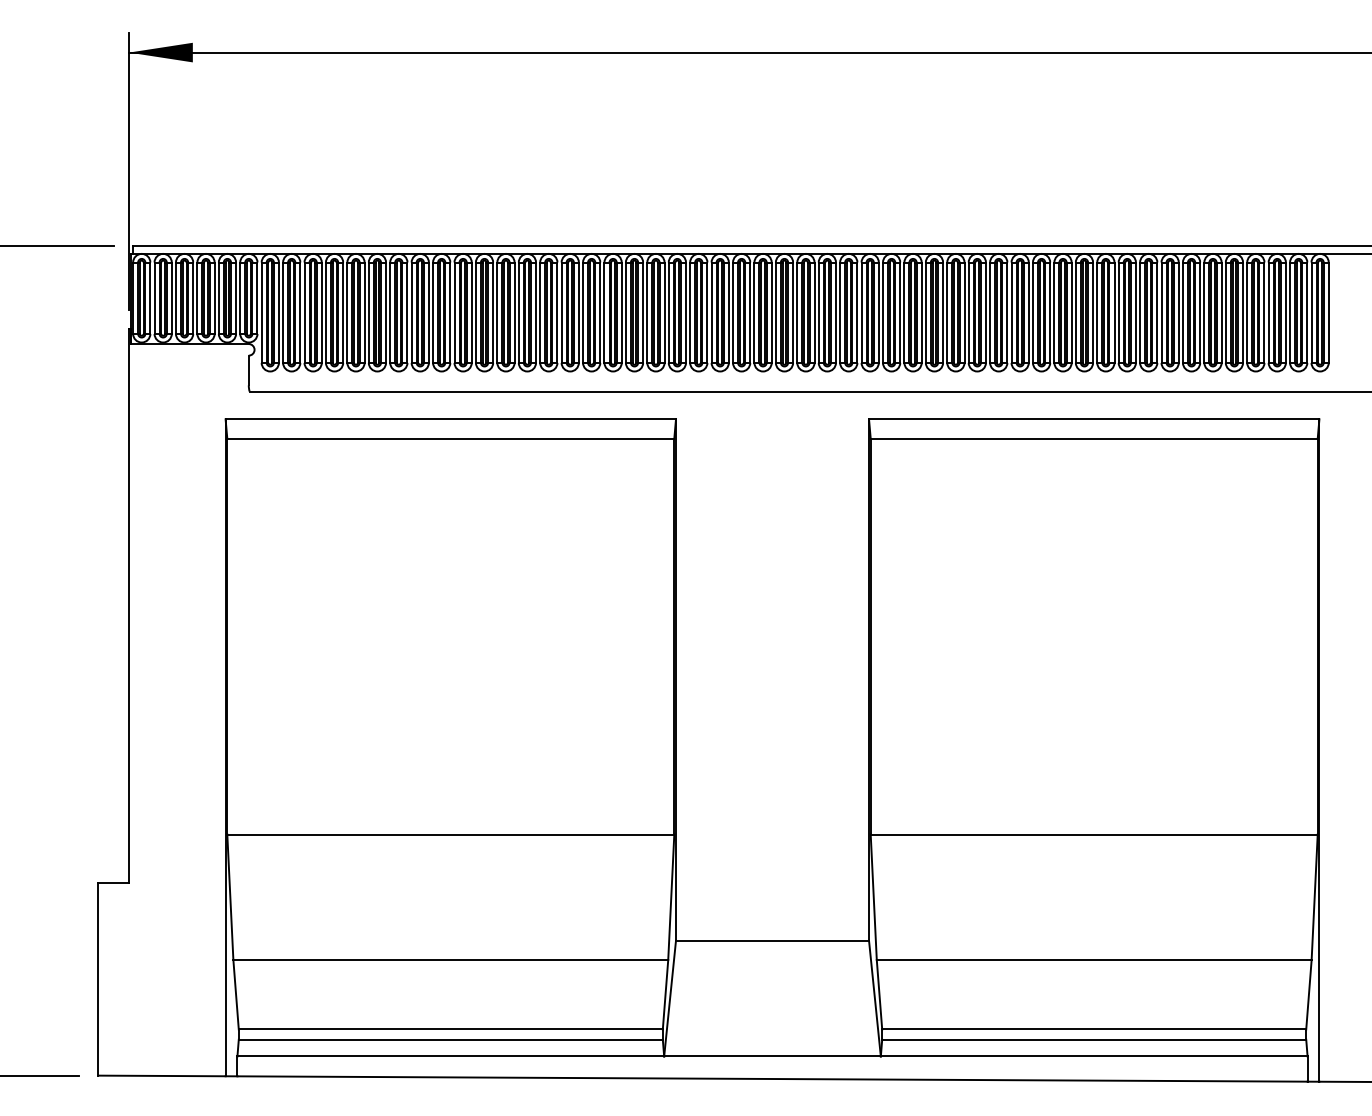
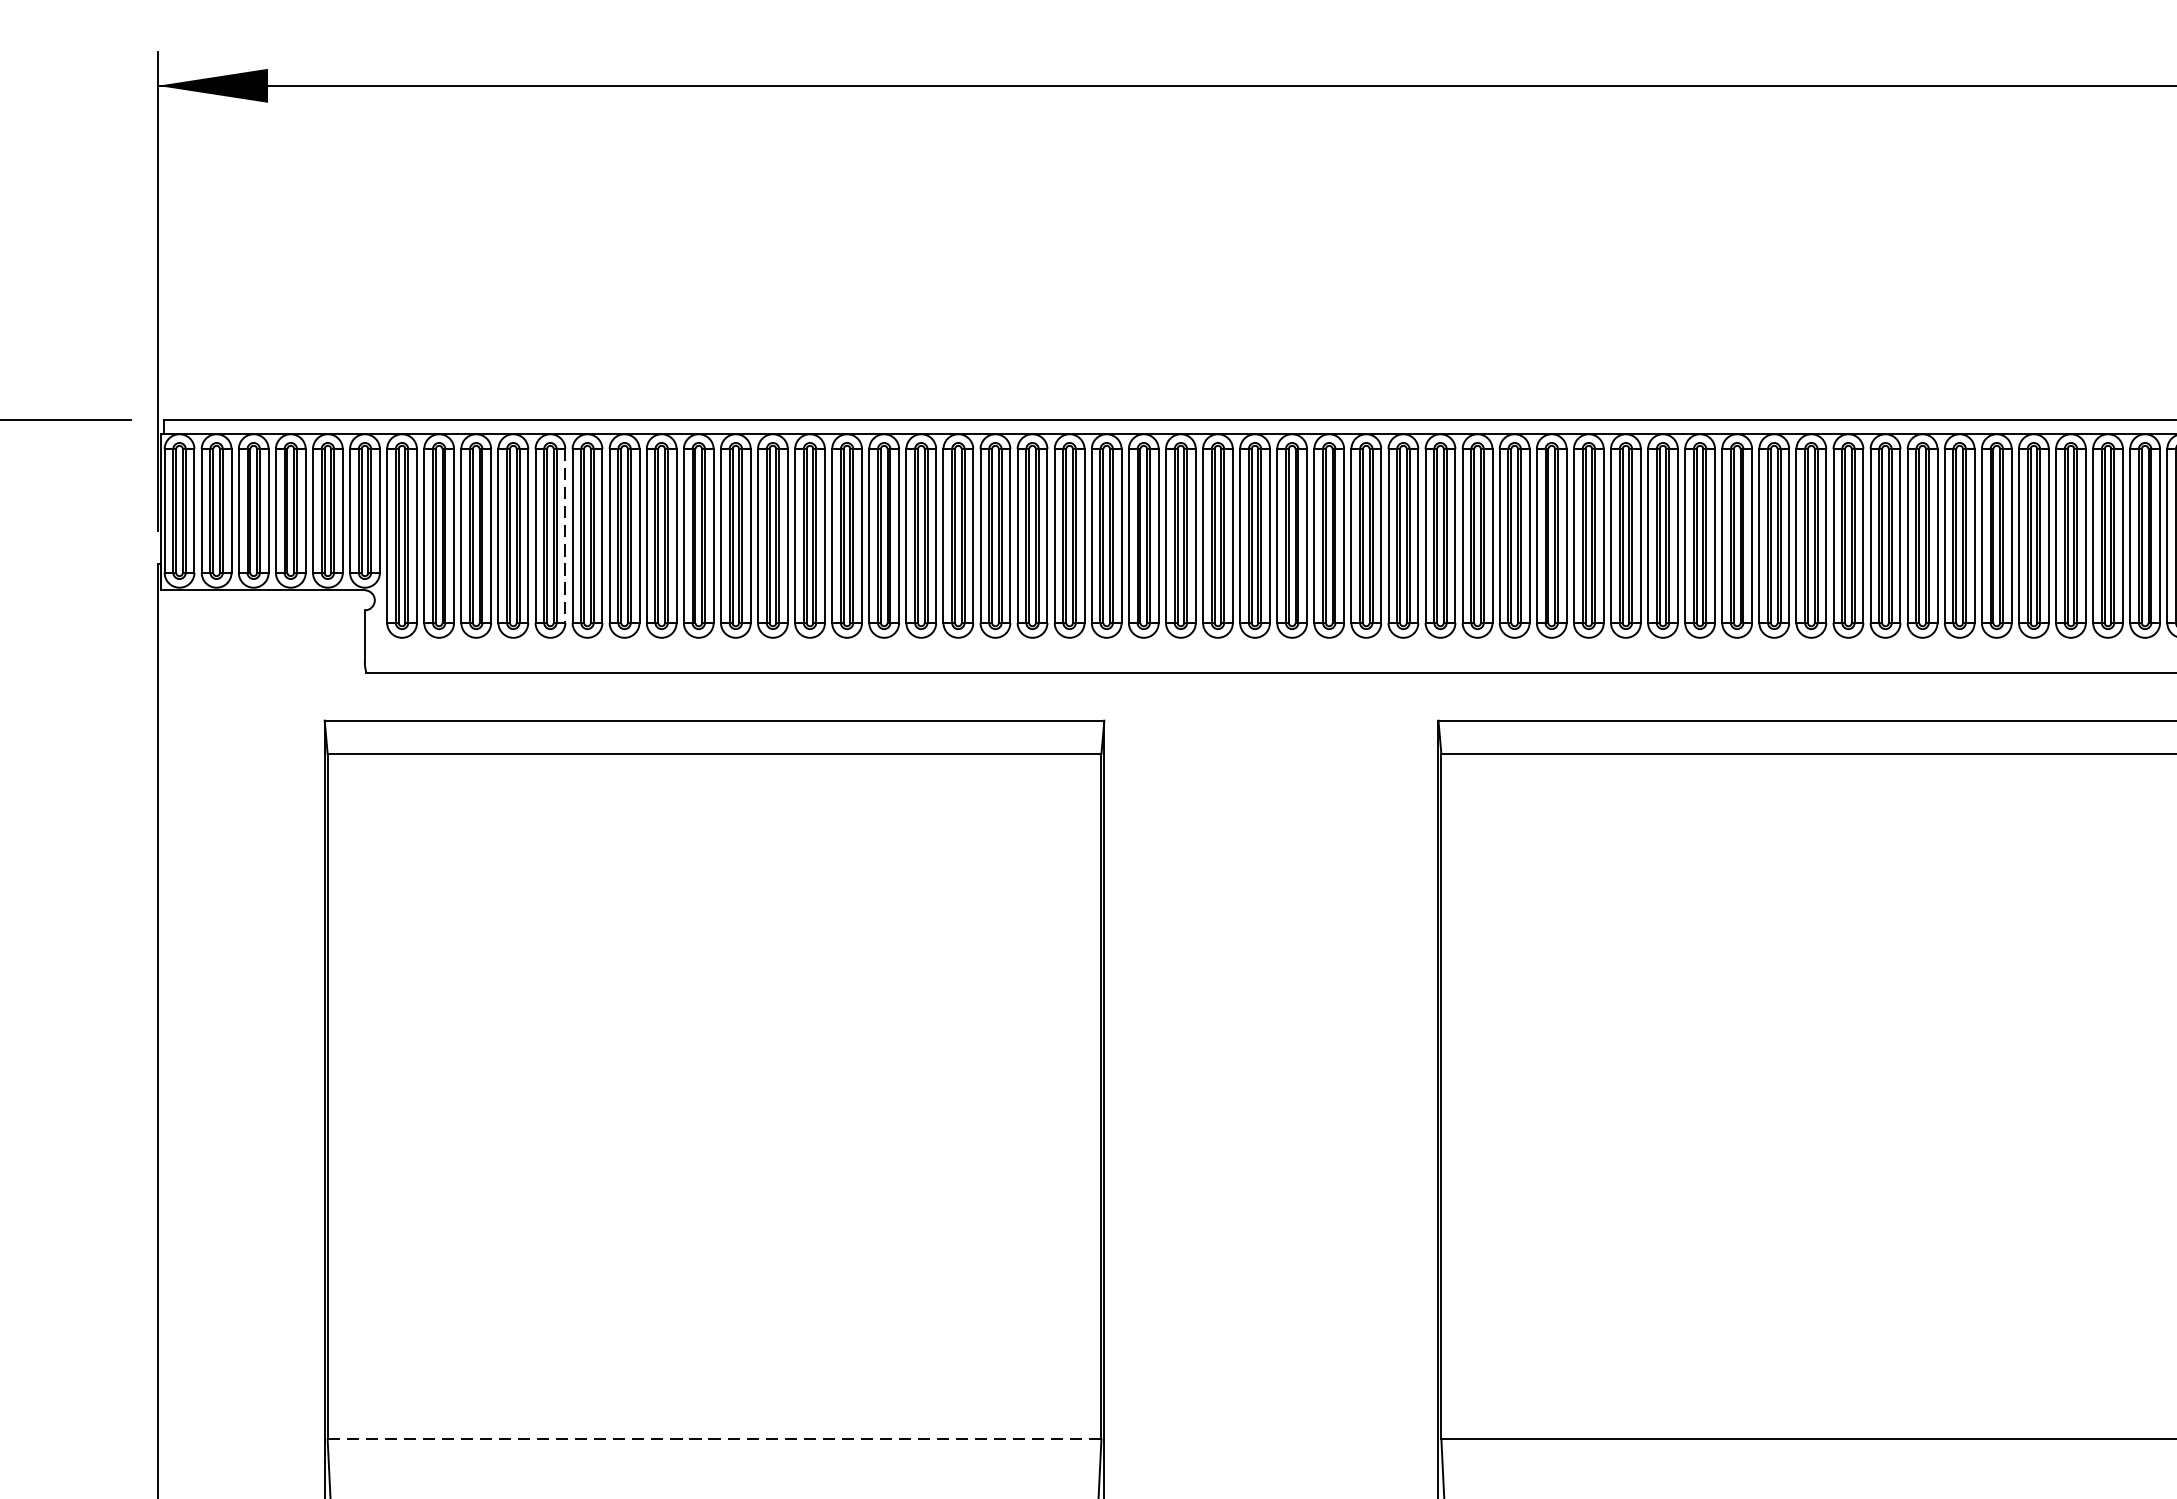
line: (364, 313) -> (565, 537), solid -> dashed
line: (450, 834) -> (713, 1439), solid -> dashed

